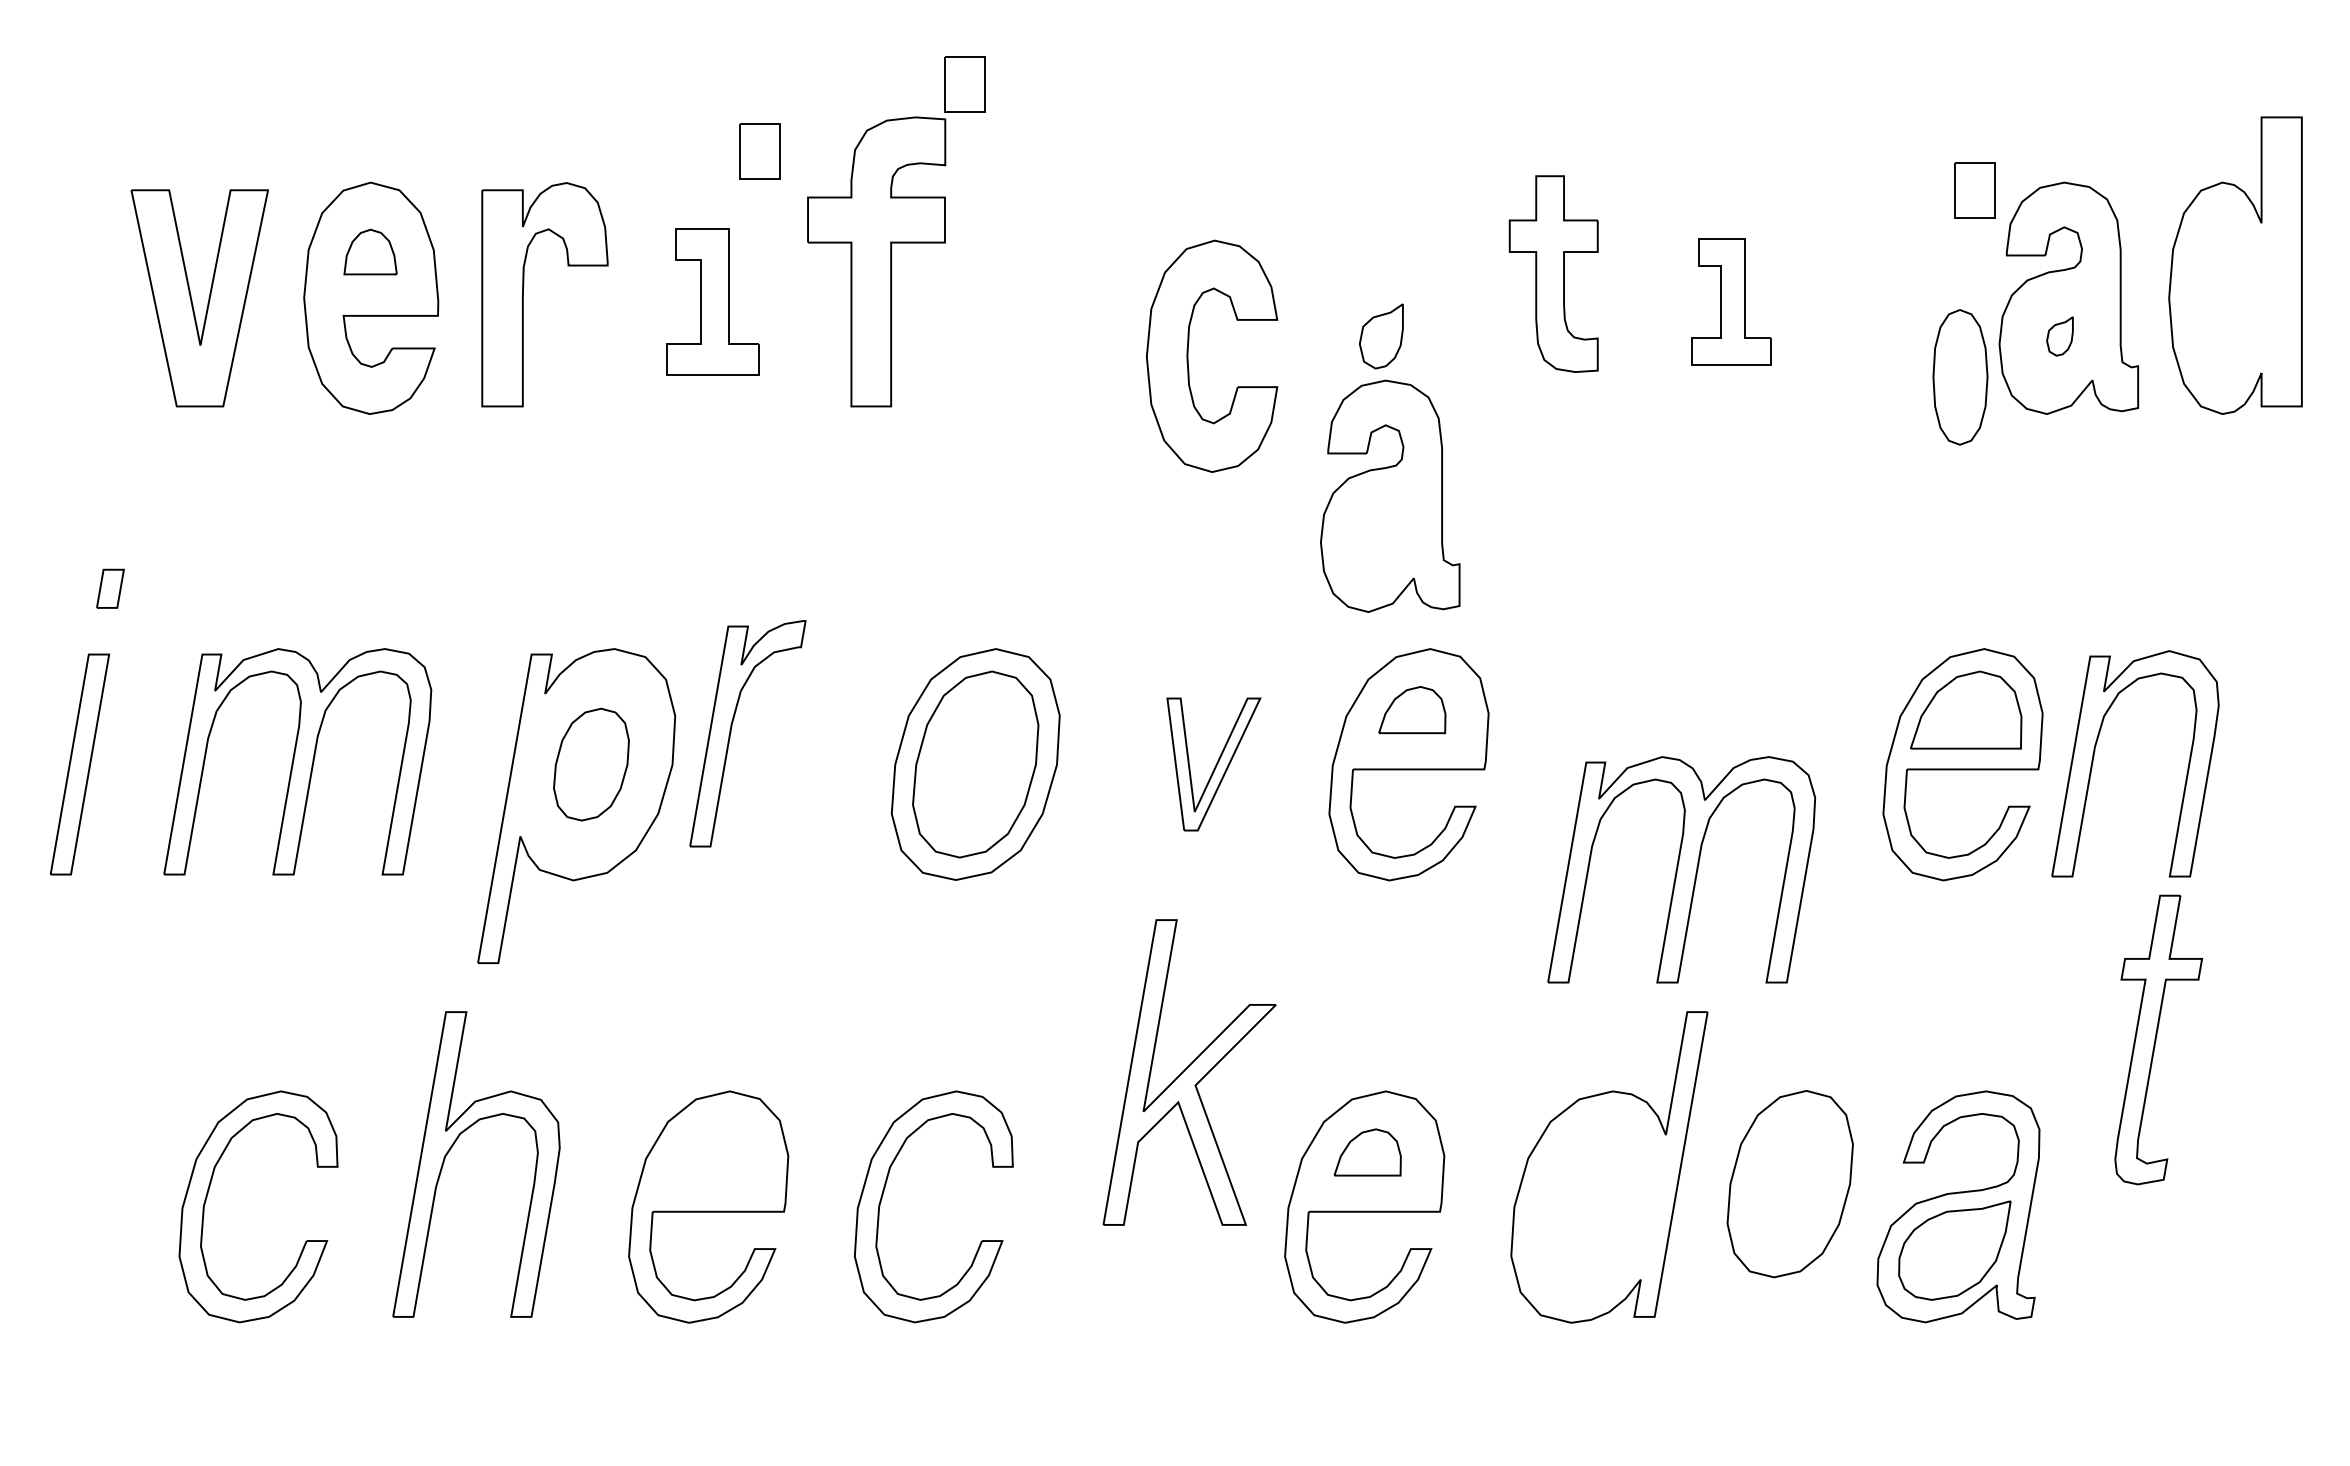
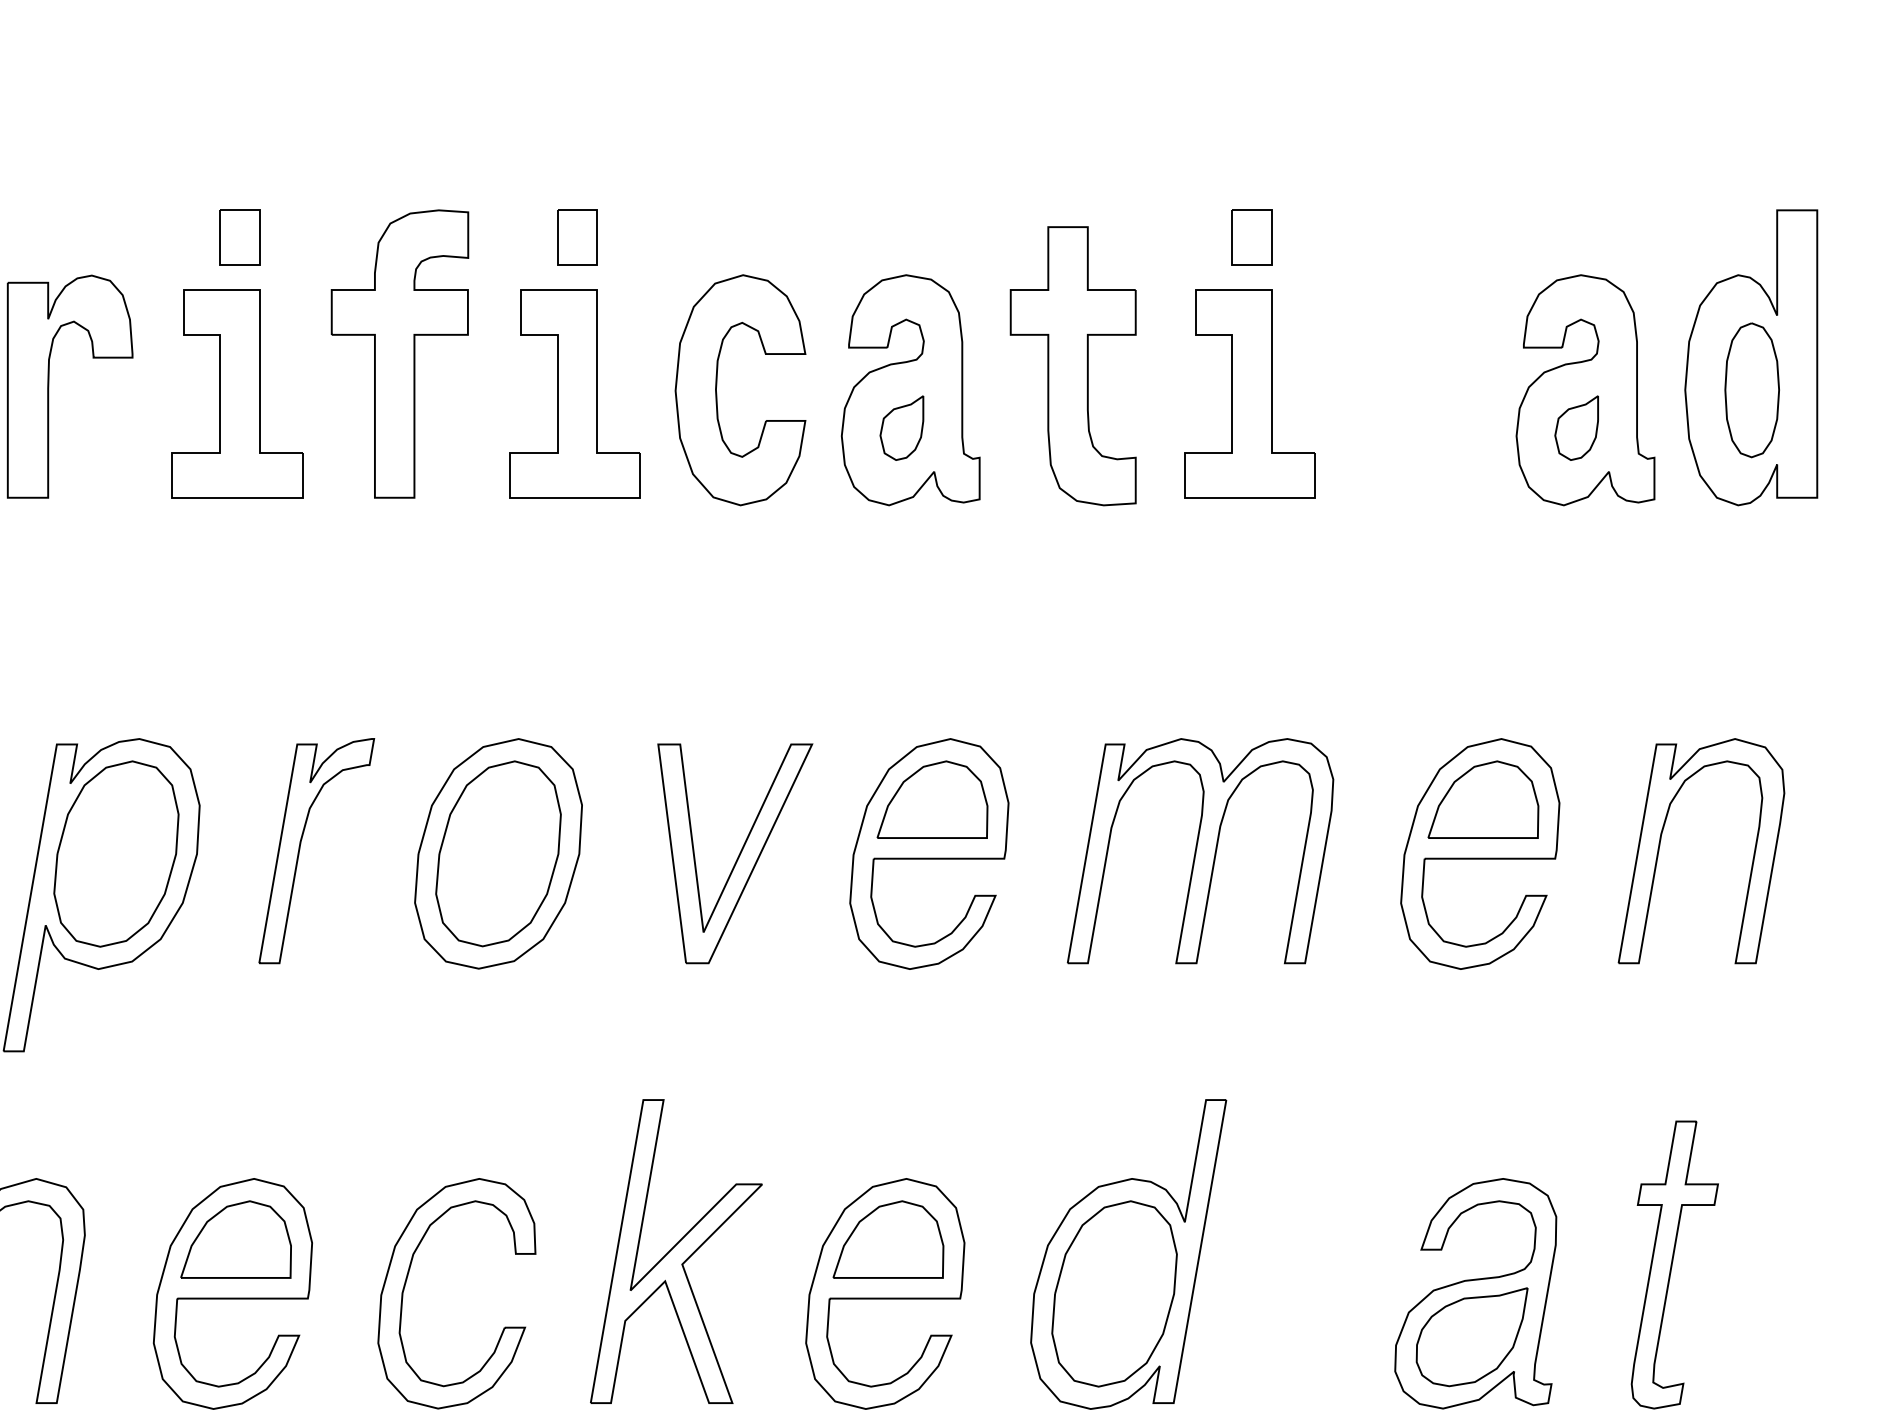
part: (964, 84) -> (576, 237), moved
part: (759, 151) -> (239, 237), moved
part: (1974, 190) -> (1252, 237), moved
part: (1553, 273) -> (1073, 365), size x1.43
part: (713, 301) -> (237, 393), size x1.43
part: (1052, 301) -> (574, 393), added
part: (1731, 301) -> (1250, 393), size x1.67
part: (2059, 336) -> (1576, 428), size x1.67
part: (1188, 355) -> (717, 389), moved
part: (1960, 377) -> (1752, 390), moved
part: (1390, 495) -> (910, 389), moved
part: (1412, 709) -> (932, 799), size x1.67
part: (731, 732) -> (300, 849), moved
part: (2094, 757) -> (1660, 844), moved
part: (591, 764) -> (116, 853), size x1.67
part: (1213, 764) -> (734, 853), size x1.67
part: (1681, 869) -> (1200, 850), moved
part: (2158, 1039) -> (1674, 1264), moved
part: (1189, 1072) -> (676, 1251), moved
part: (711, 1152) -> (235, 1239), added
part: (1367, 1152) -> (888, 1239), size x1.67
part: (1789, 1184) -> (1113, 1294), moved

